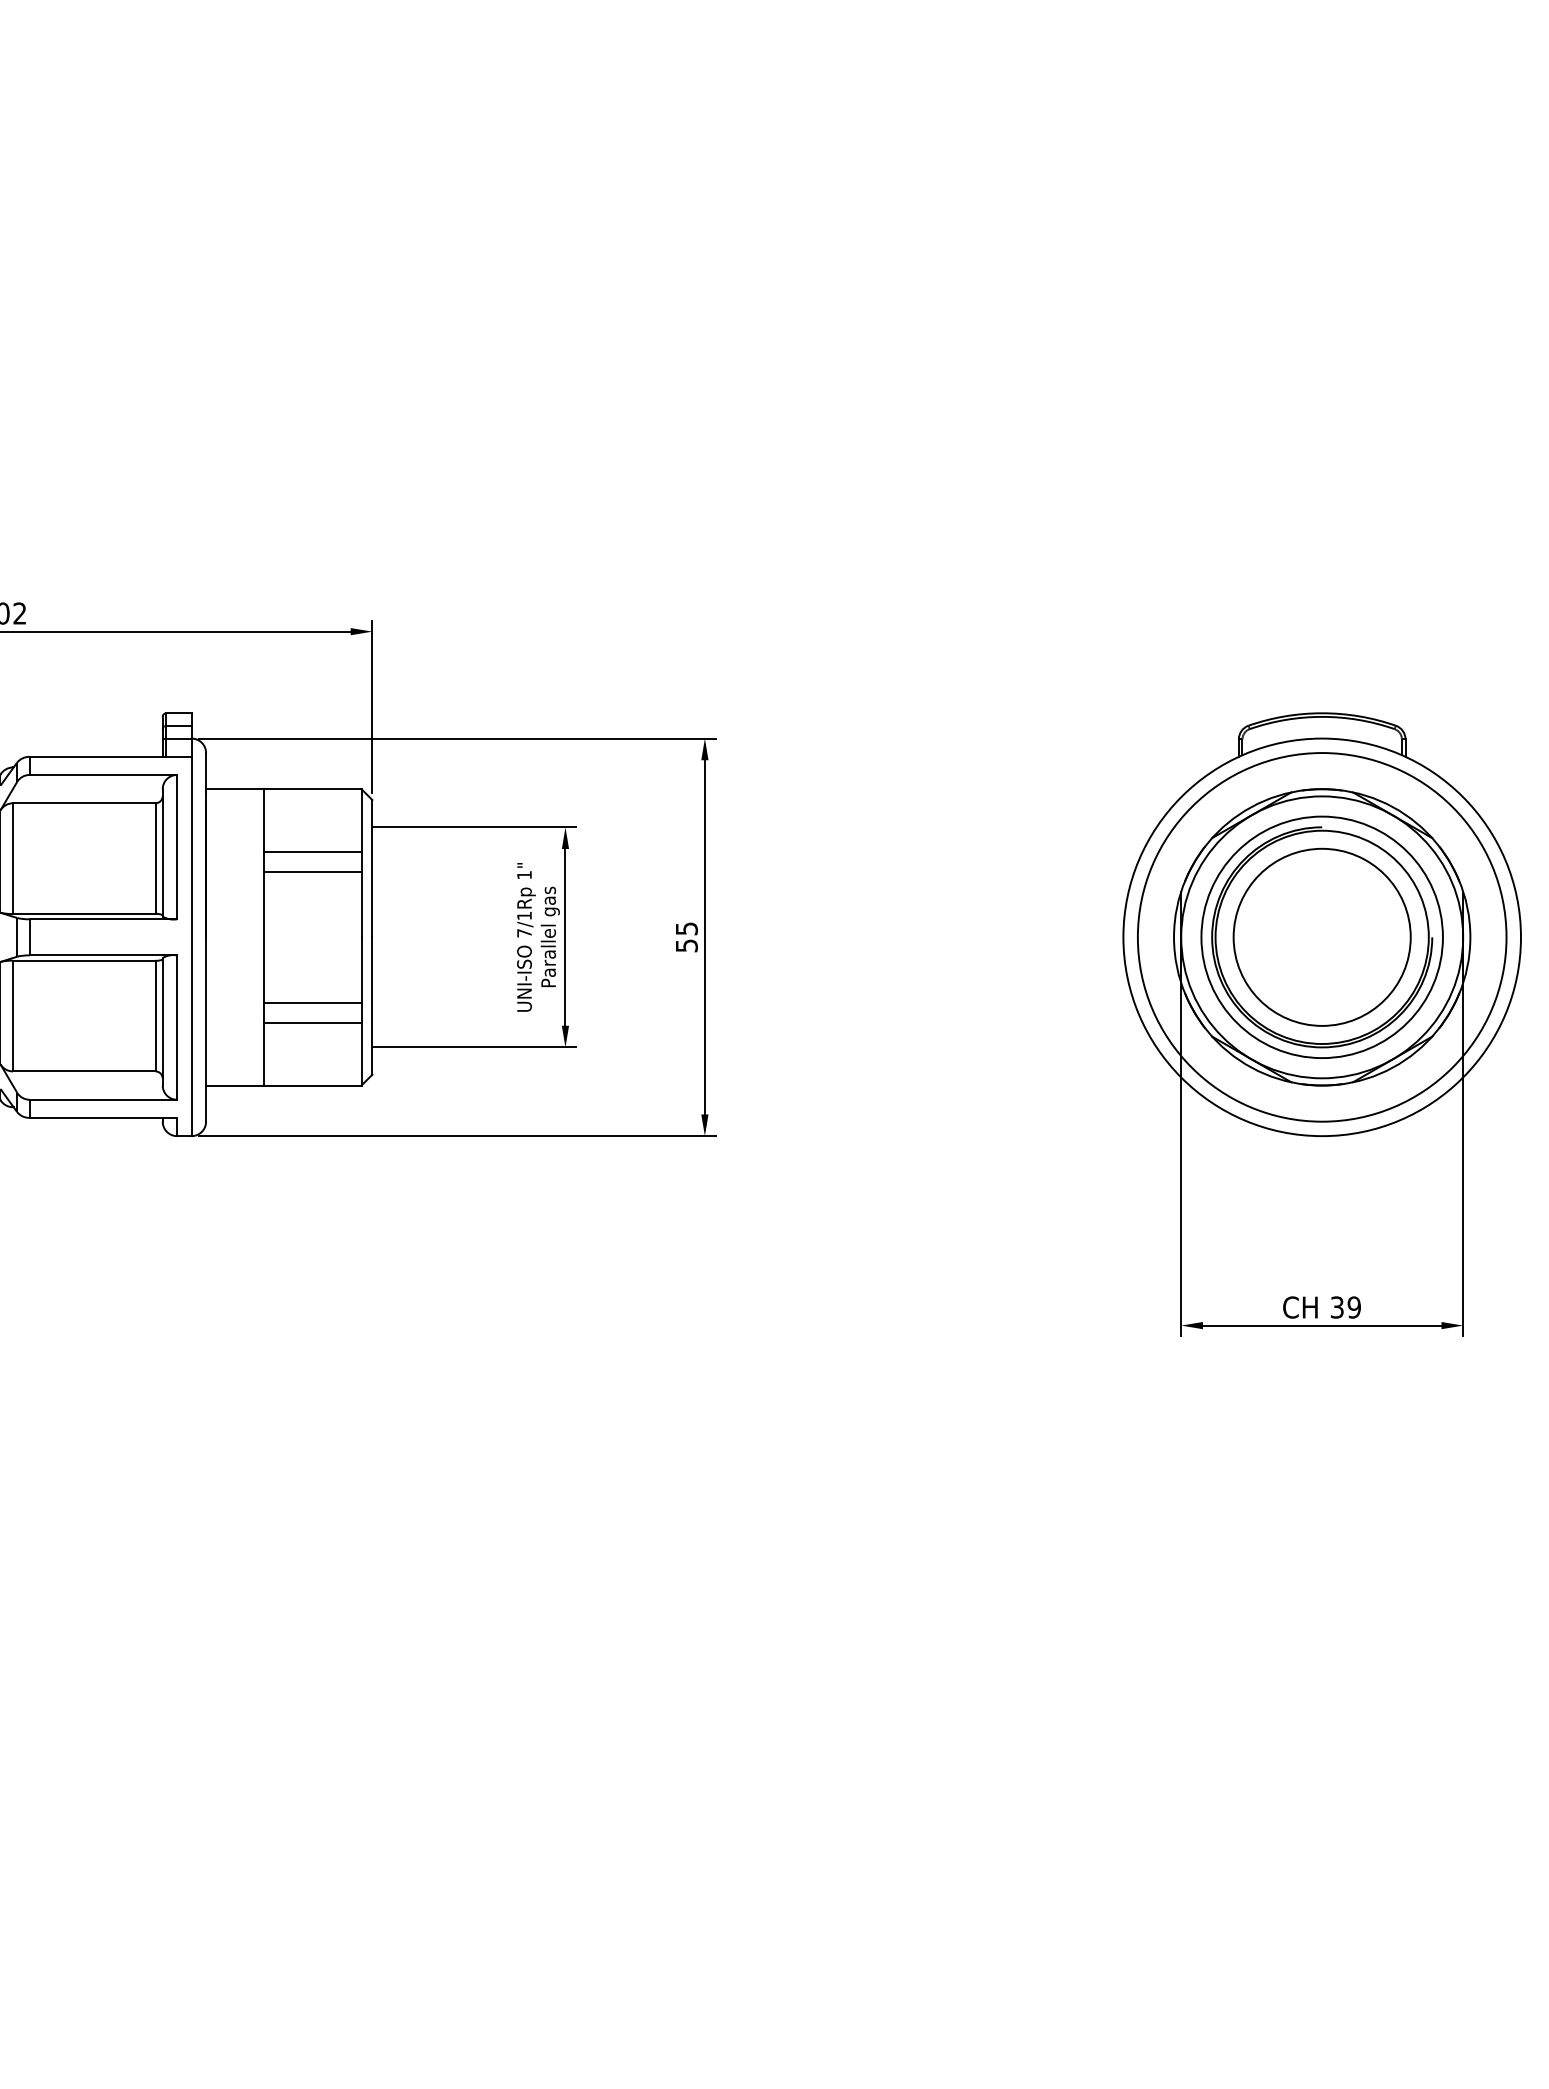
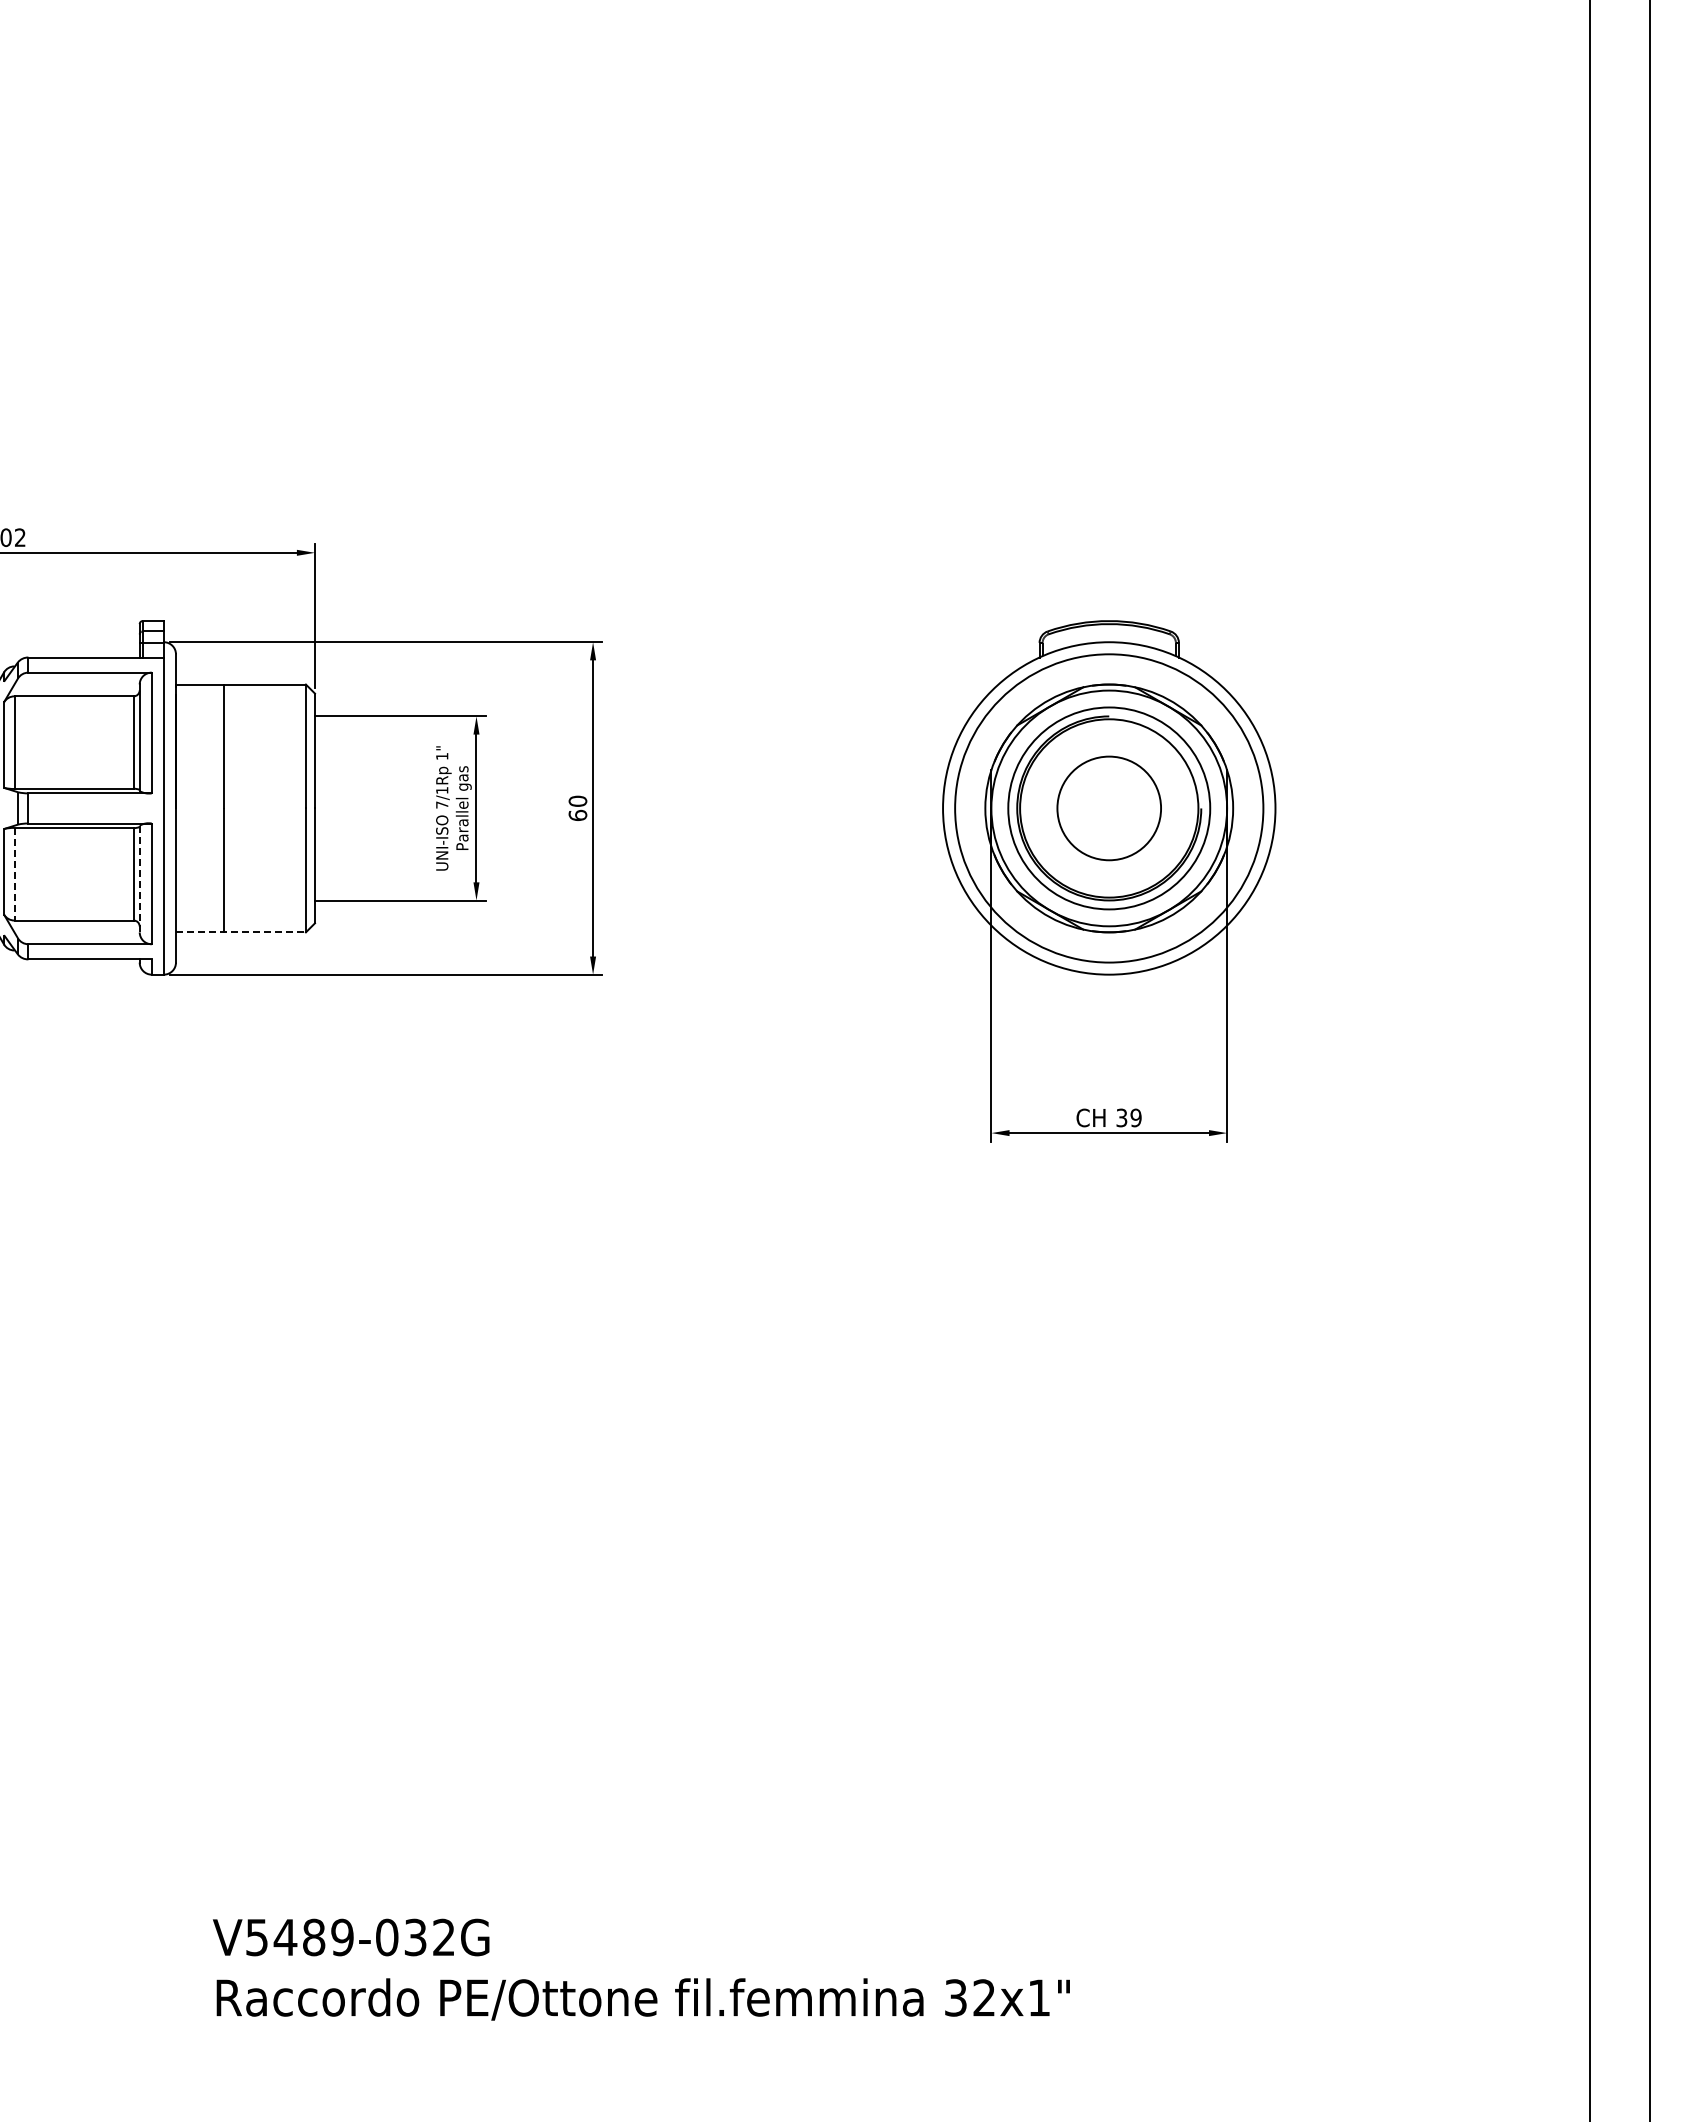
line: (311, 852) -> (264, 737), removed
line: (311, 871) -> (264, 753), removed
text: (686, 936) -> (577, 807), 55 -> 60
circle: (1322, 937) -> (1109, 808), size x0.7
line: (311, 1003) -> (264, 863), removed
line: (12, 1016) -> (14, 874), solid -> dashed
line: (162, 1022) -> (139, 879), solid -> dashed
line: (311, 1022) -> (264, 879), removed
line: (283, 1085) -> (240, 932), solid -> dashed

